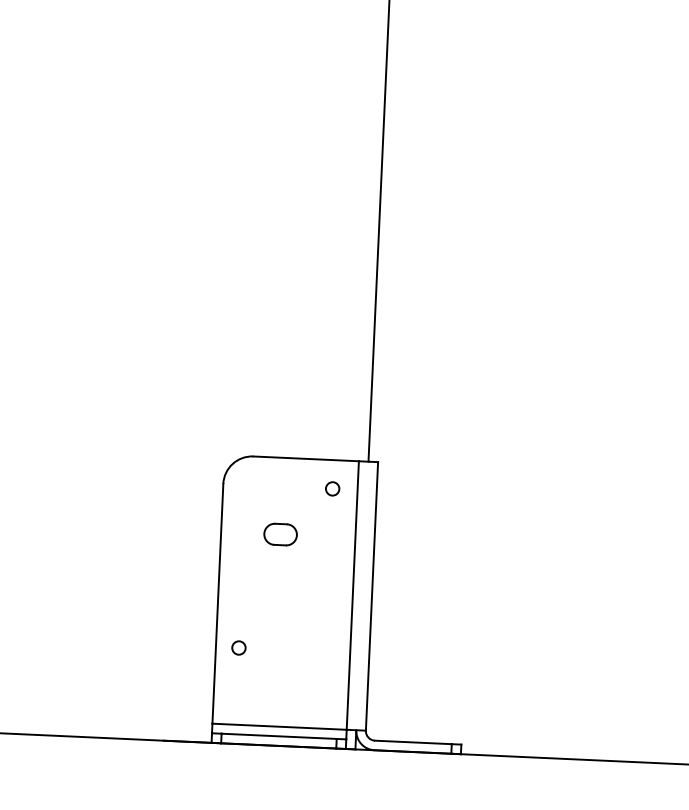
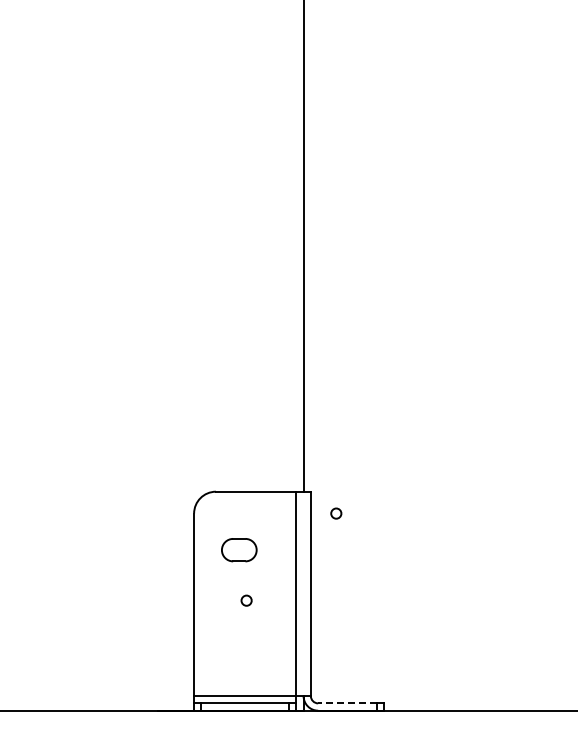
circle: (332, 488) -> (336, 513), moved
part: (280, 533) -> (239, 549), size x1.4
circle: (238, 647) -> (246, 600), moved
line: (412, 742) -> (346, 703), solid -> dashed

